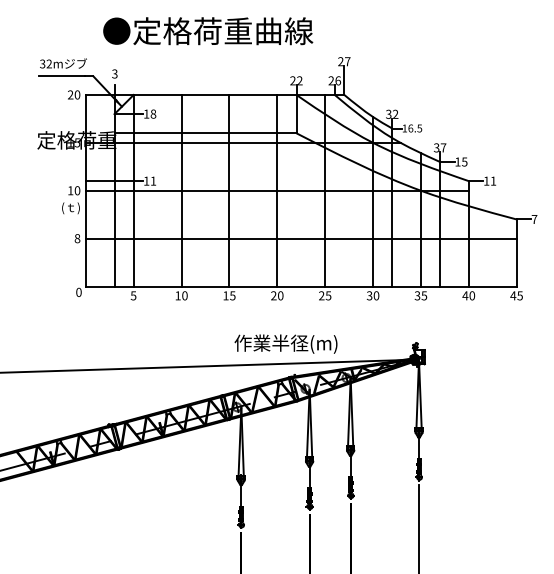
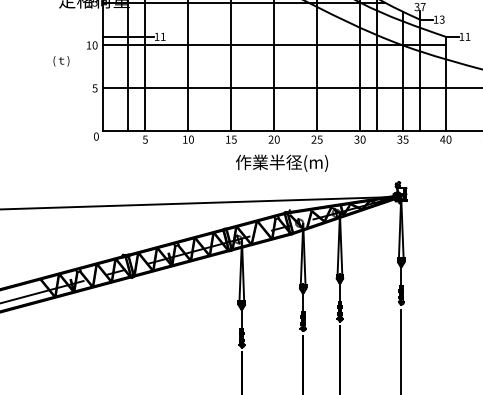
text: (464, 160) -> (441, 18), 15 -> 13
text: (70, 208) -> (61, 61), moved
text: (77, 238) -> (95, 88), 8 -> 5
text: (285, 343) -> (281, 162), moved

